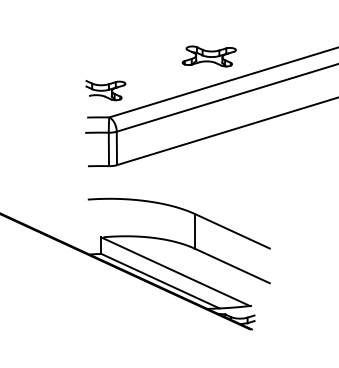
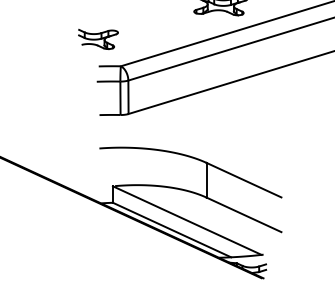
part: (105, 90) -> (98, 39), moved

